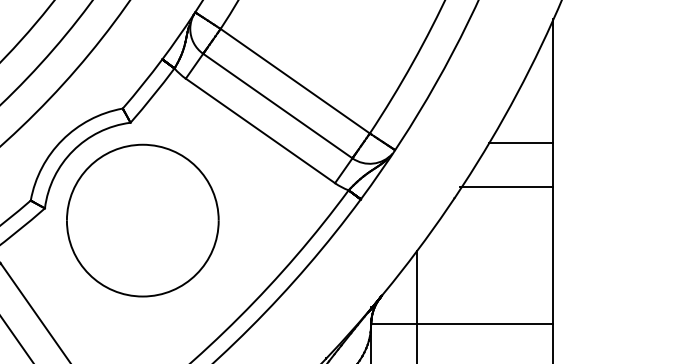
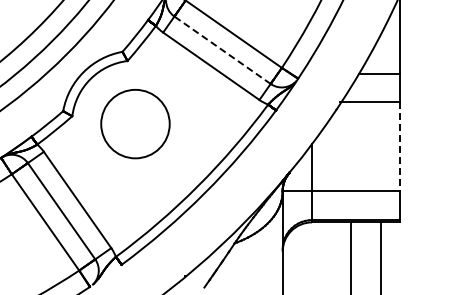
line: (277, 106) -> (222, 50), solid -> dashed
part: (142, 219) -> (135, 123), size x0.7
line: (553, 256) -> (400, 147), solid -> dashed

